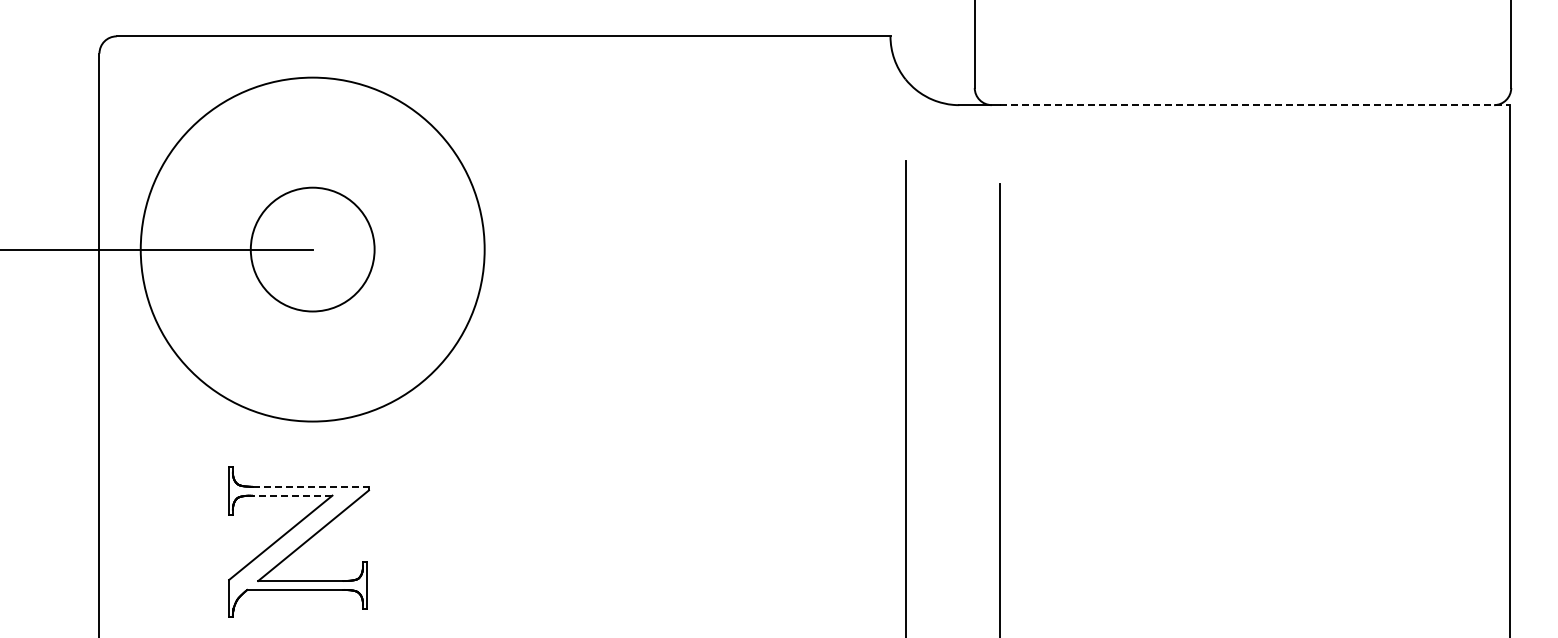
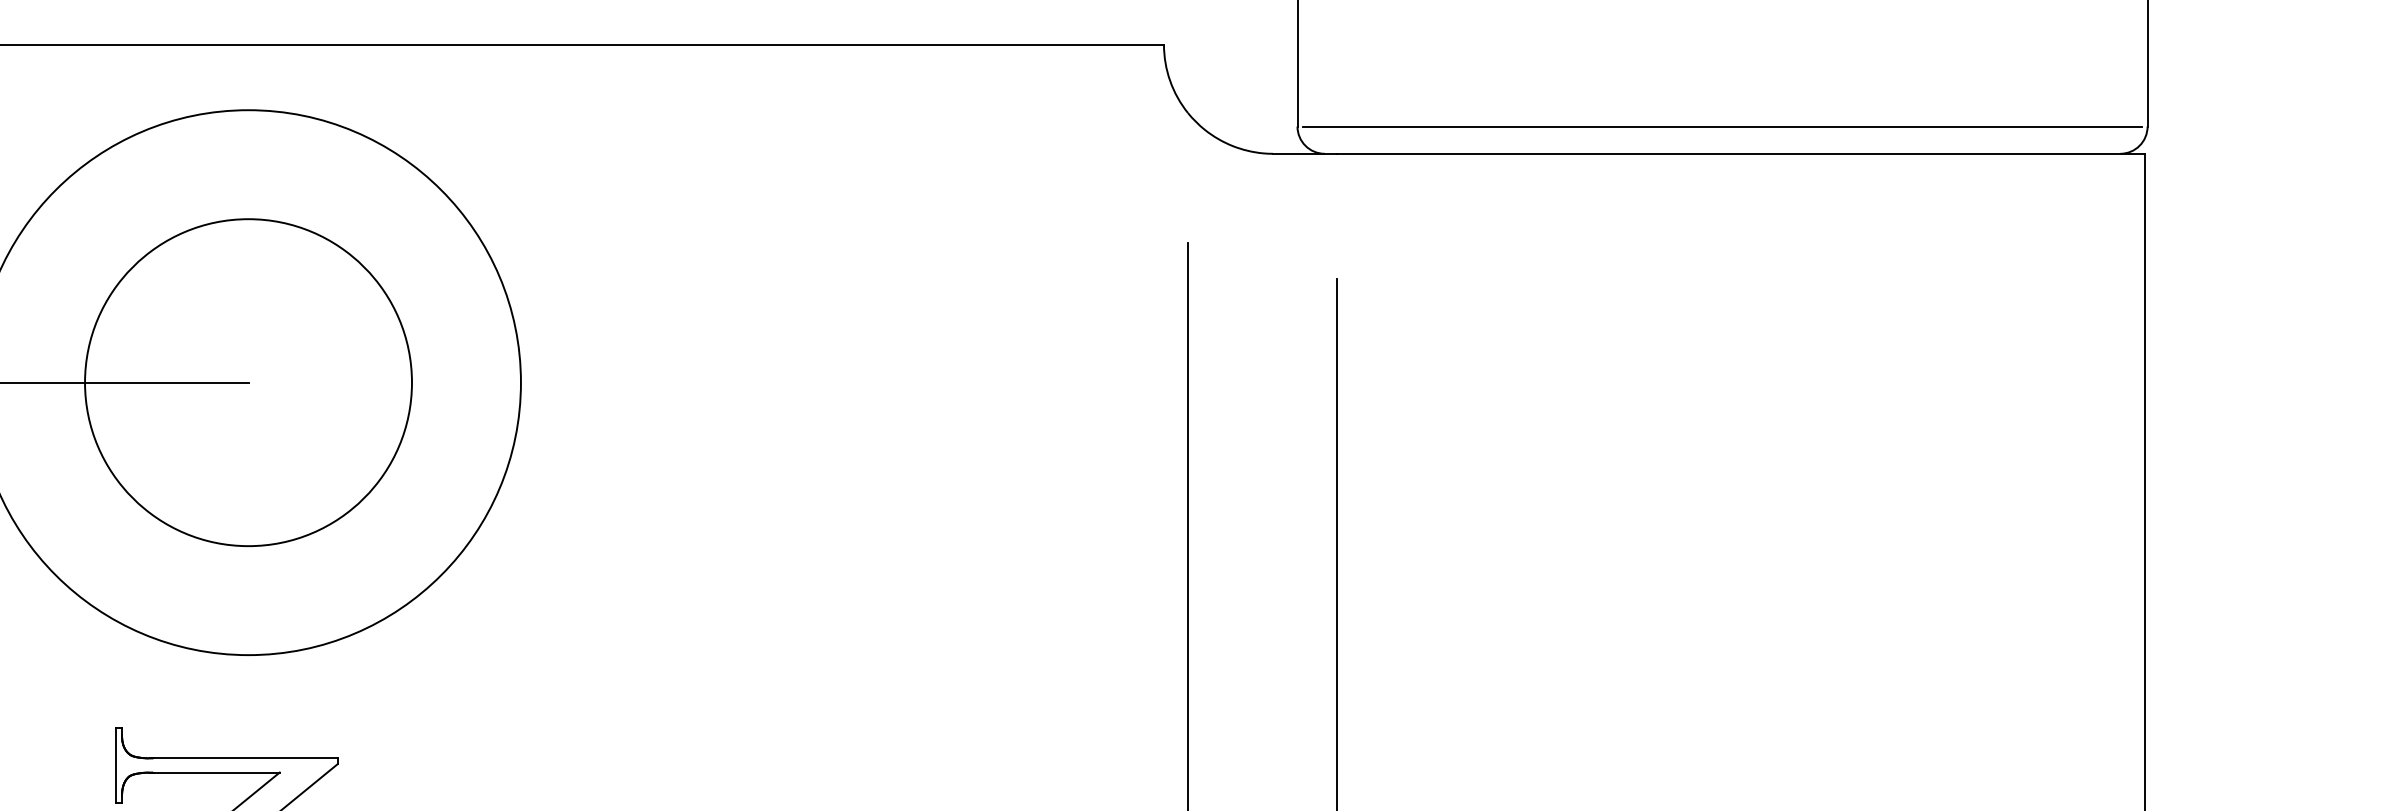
line: (1242, 87) -> (1721, 125), added
line: (1254, 105) -> (1740, 154), dashed -> solid
circle: (312, 249) -> (248, 382), size x1.67
line: (311, 486) -> (246, 758), dashed -> solid
line: (292, 495) -> (216, 772), dashed -> solid

